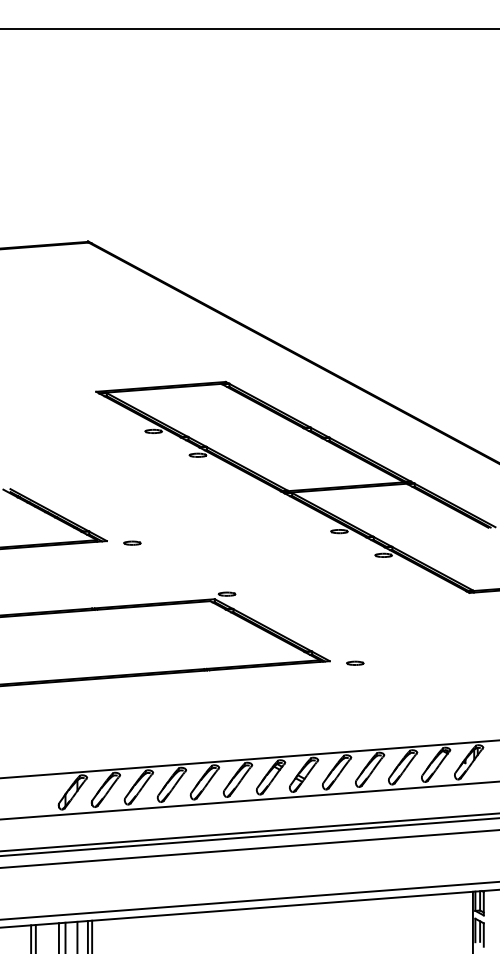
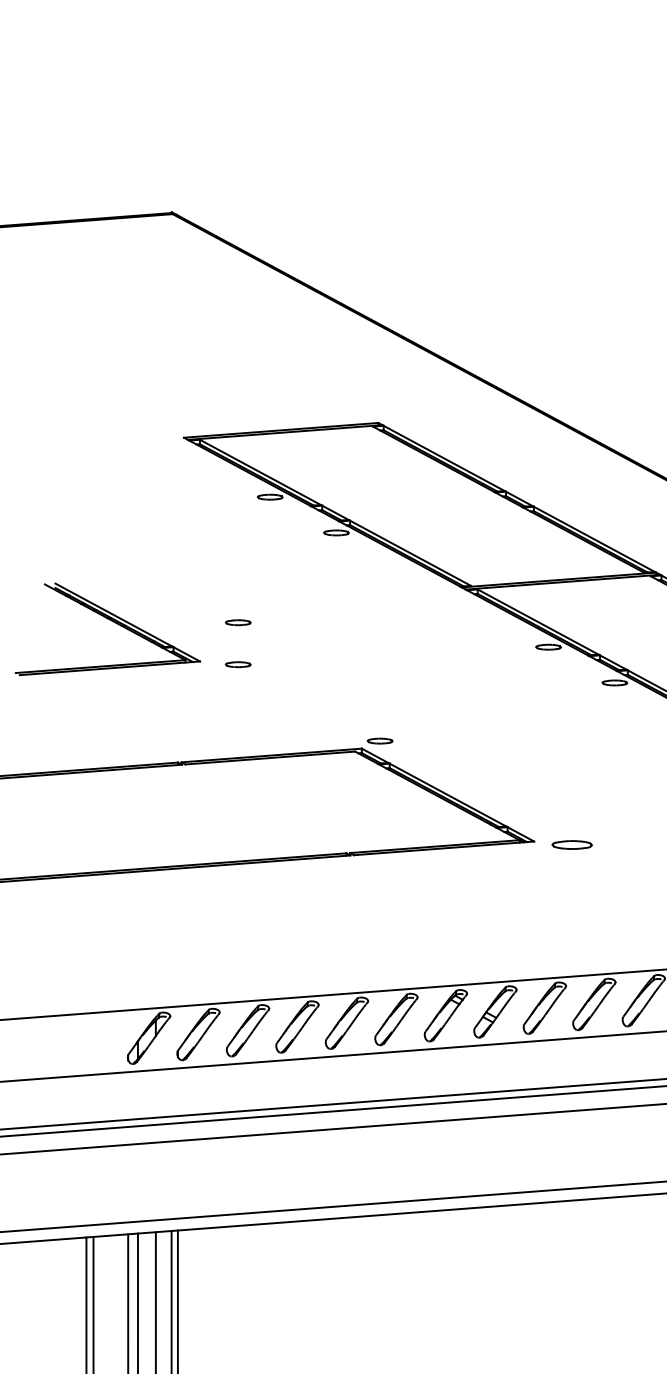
part: (132, 514) -> (238, 621), added
part: (355, 662) -> (572, 843), size x1.6

